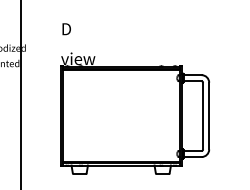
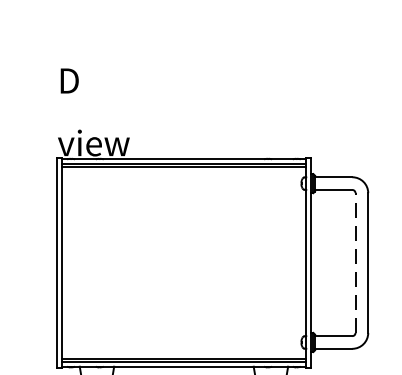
line: (203, 115) -> (356, 261), solid -> dashed

